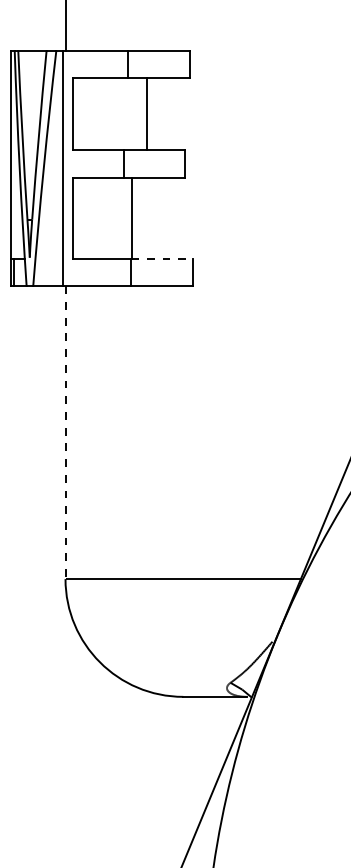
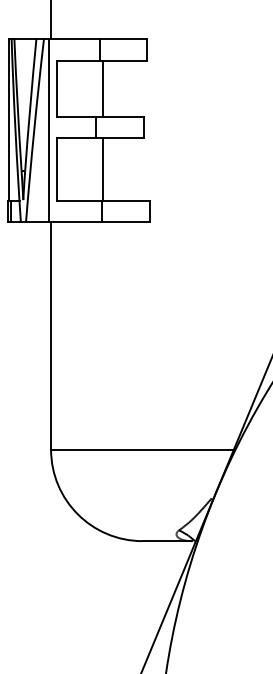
line: (146, 113) -> (102, 88), moved
line: (161, 259) -> (125, 201), dashed -> solid
line: (65, 433) -> (51, 336), dashed -> solid

